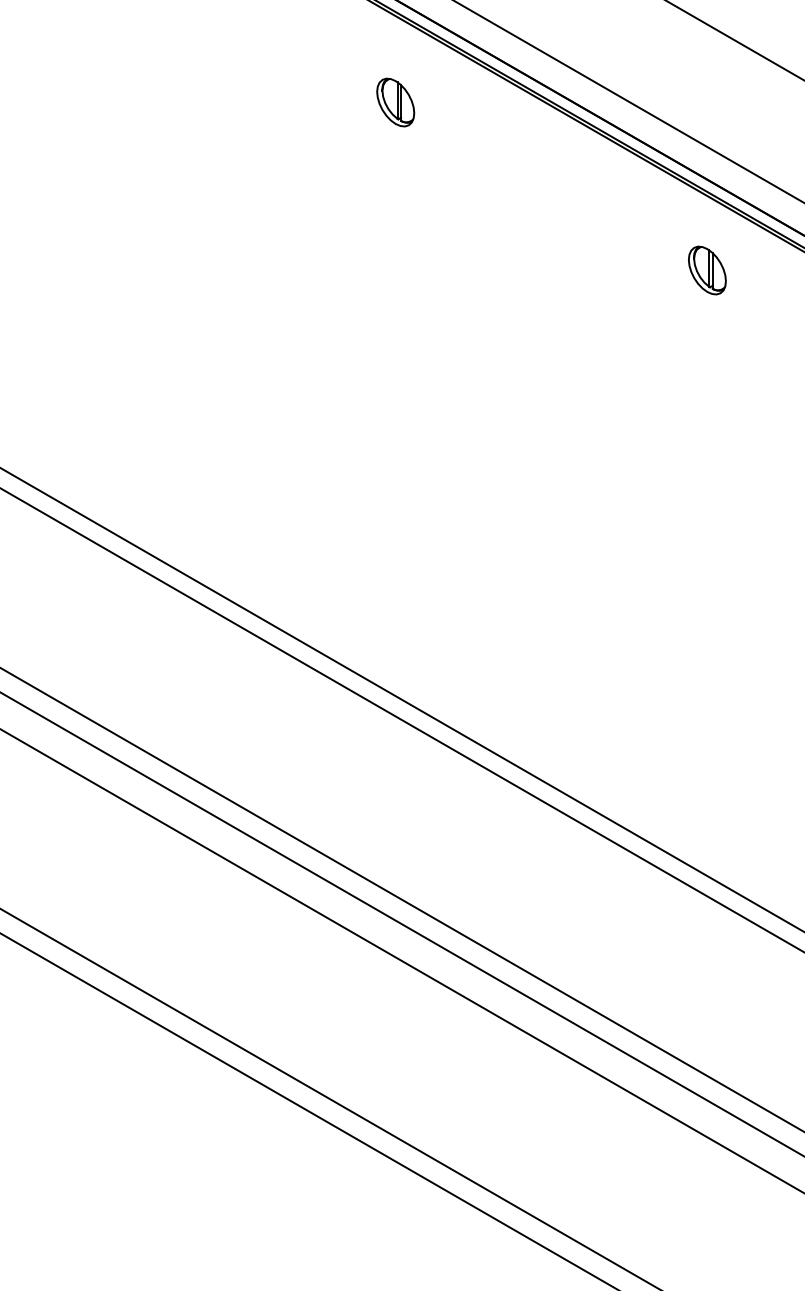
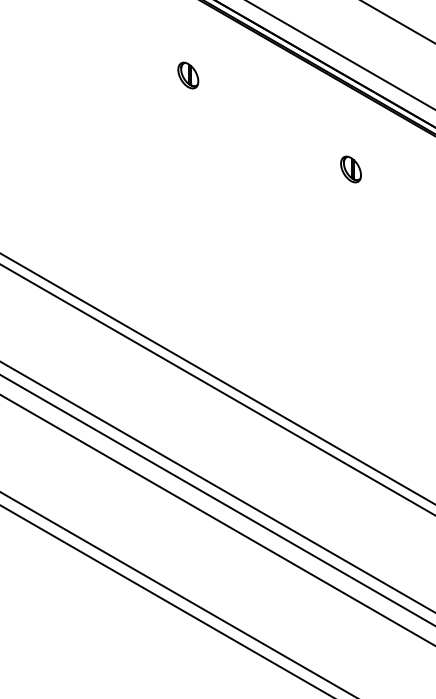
part: (396, 102) -> (188, 75), moved
part: (706, 270) -> (350, 169), moved

